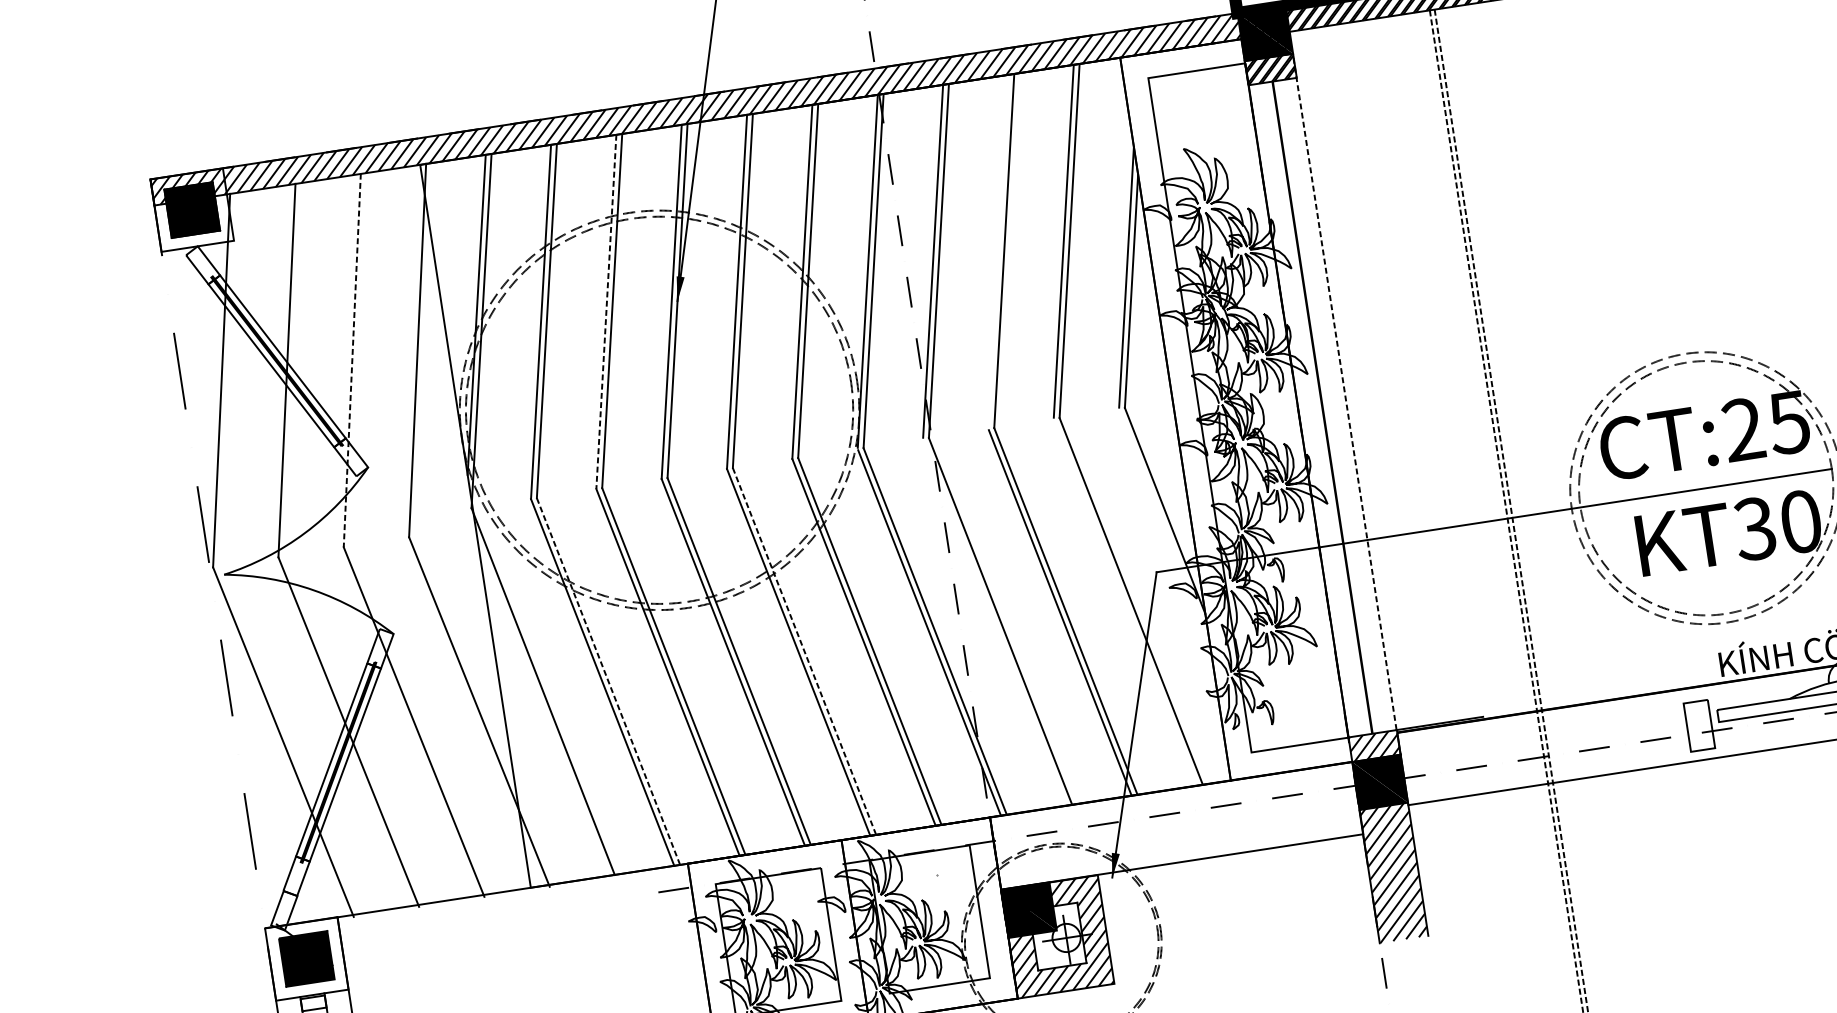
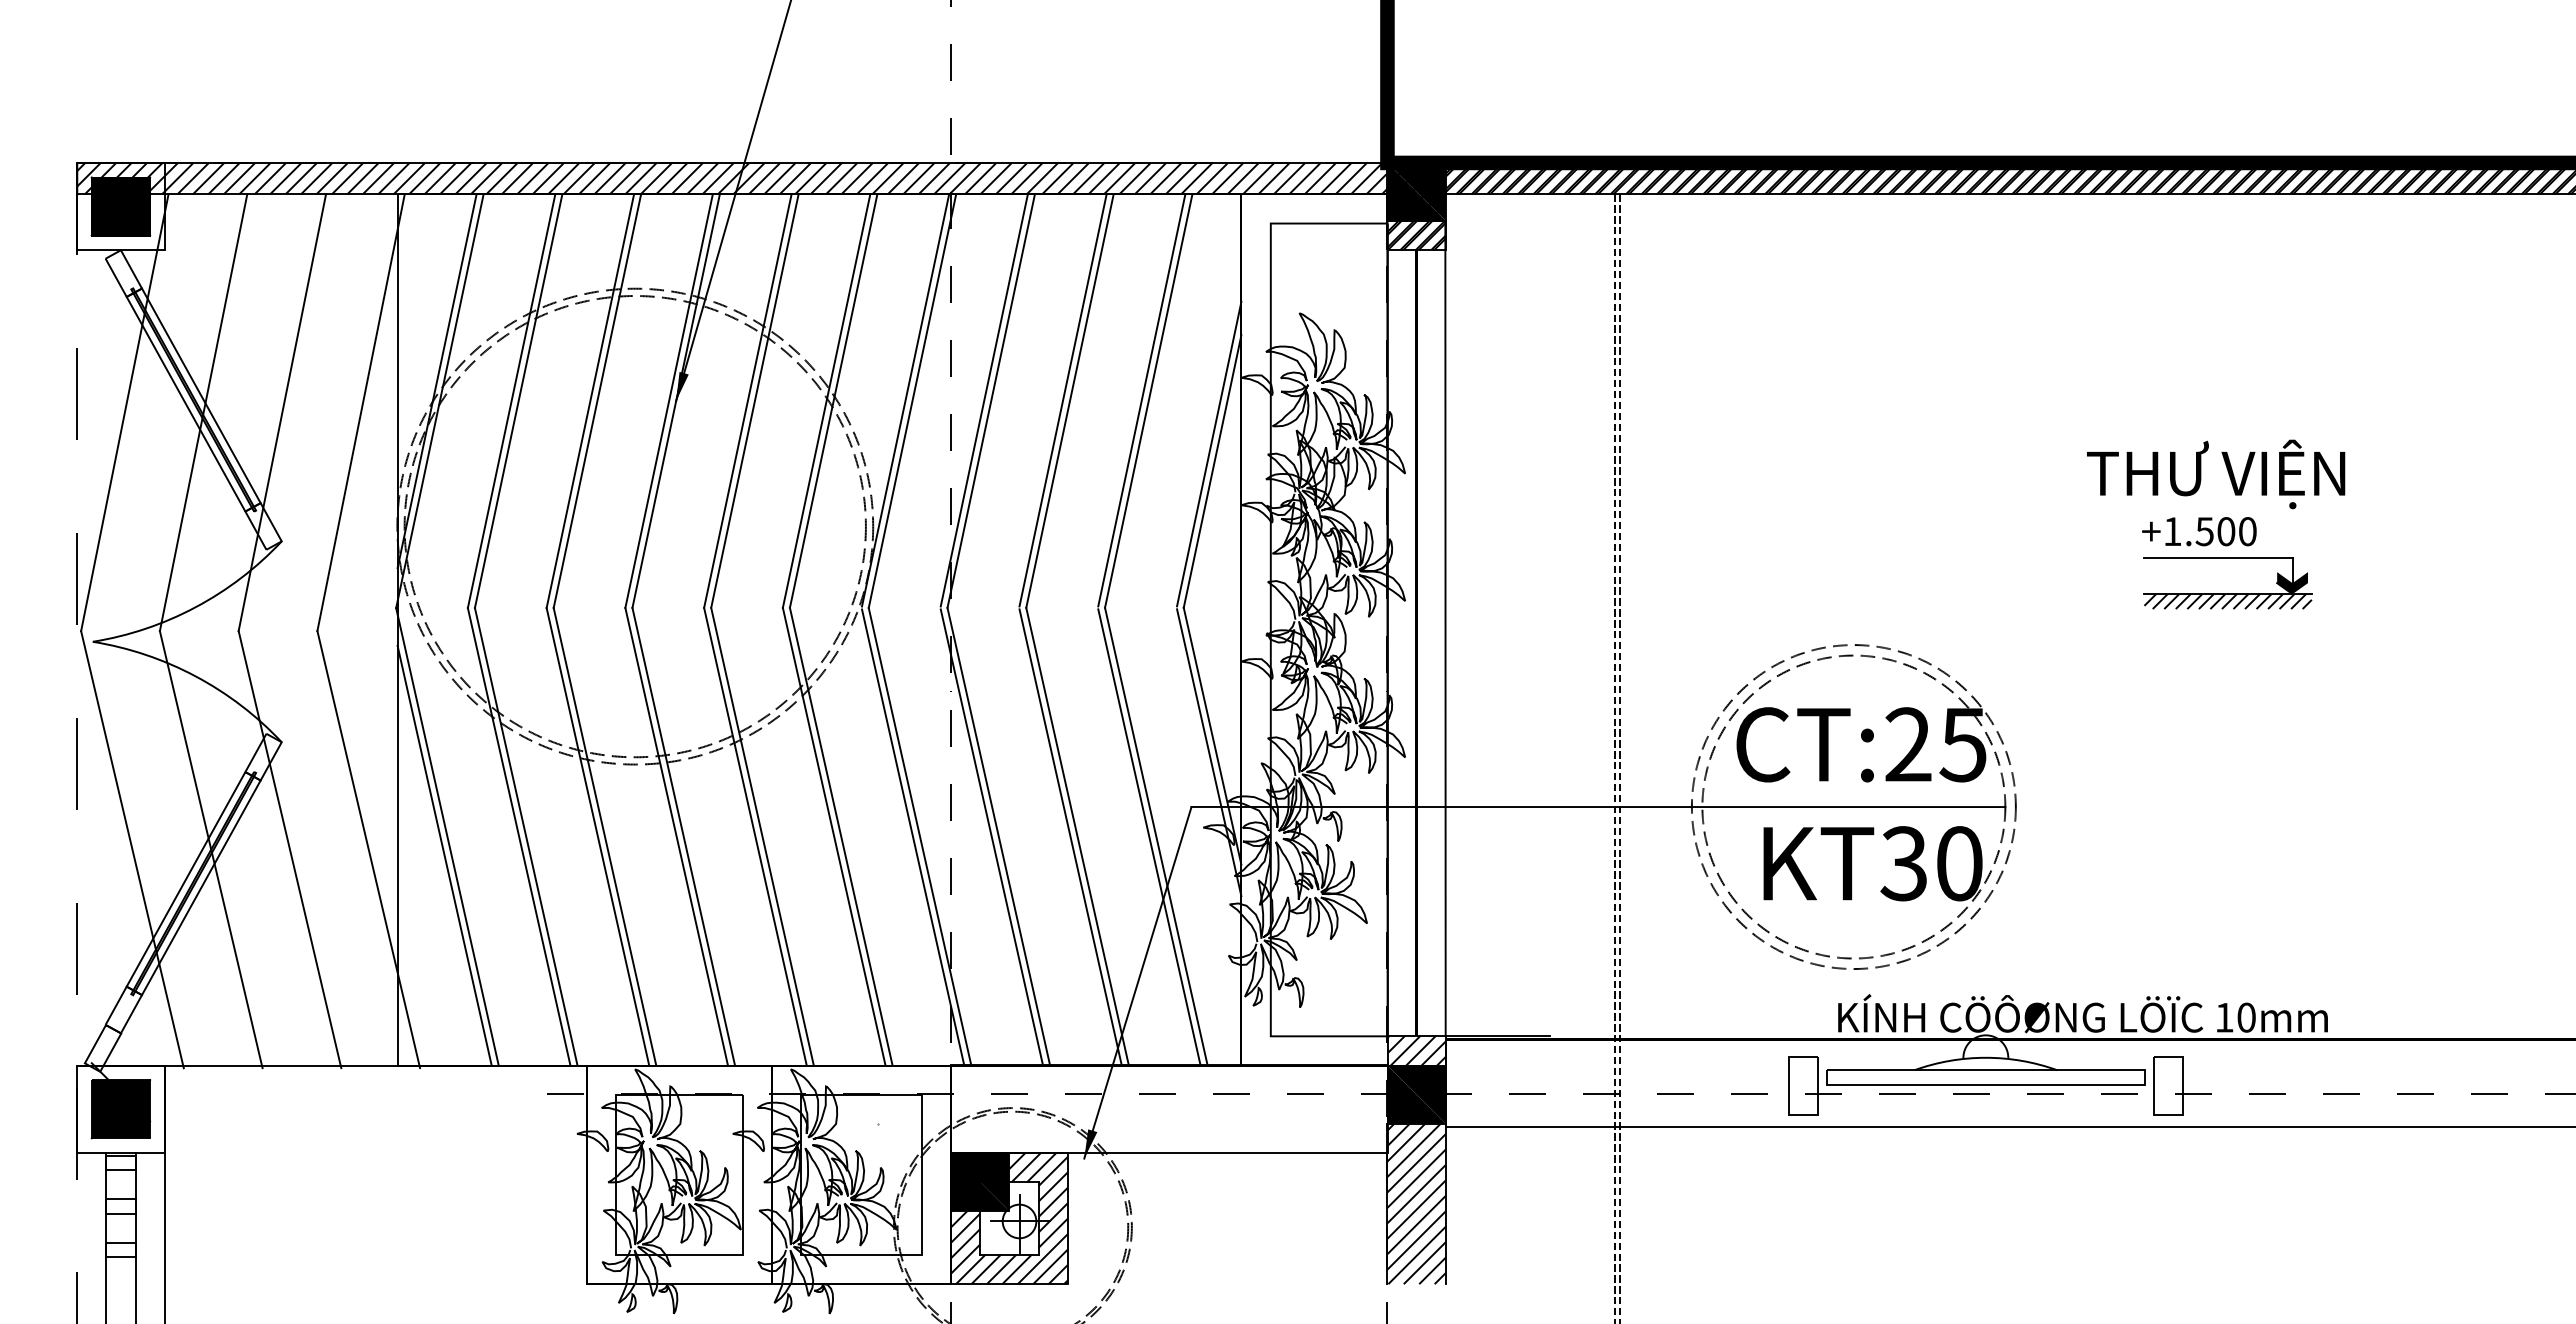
line: (998, 251) -> (1062, 400), added
line: (606, 312) -> (590, 401), dashed -> solid
line: (352, 360) -> (282, 412), dashed -> solid
line: (1344, 391) -> (1445, 628), dashed -> solid
line: (1164, 524) -> (1209, 752), added
line: (1125, 602) -> (1149, 837), added
line: (994, 622) -> (991, 837), added
line: (804, 651) -> (762, 836), dashed -> solid
line: (608, 681) -> (526, 836), dashed -> solid
line: (543, 707) -> (444, 855), added

